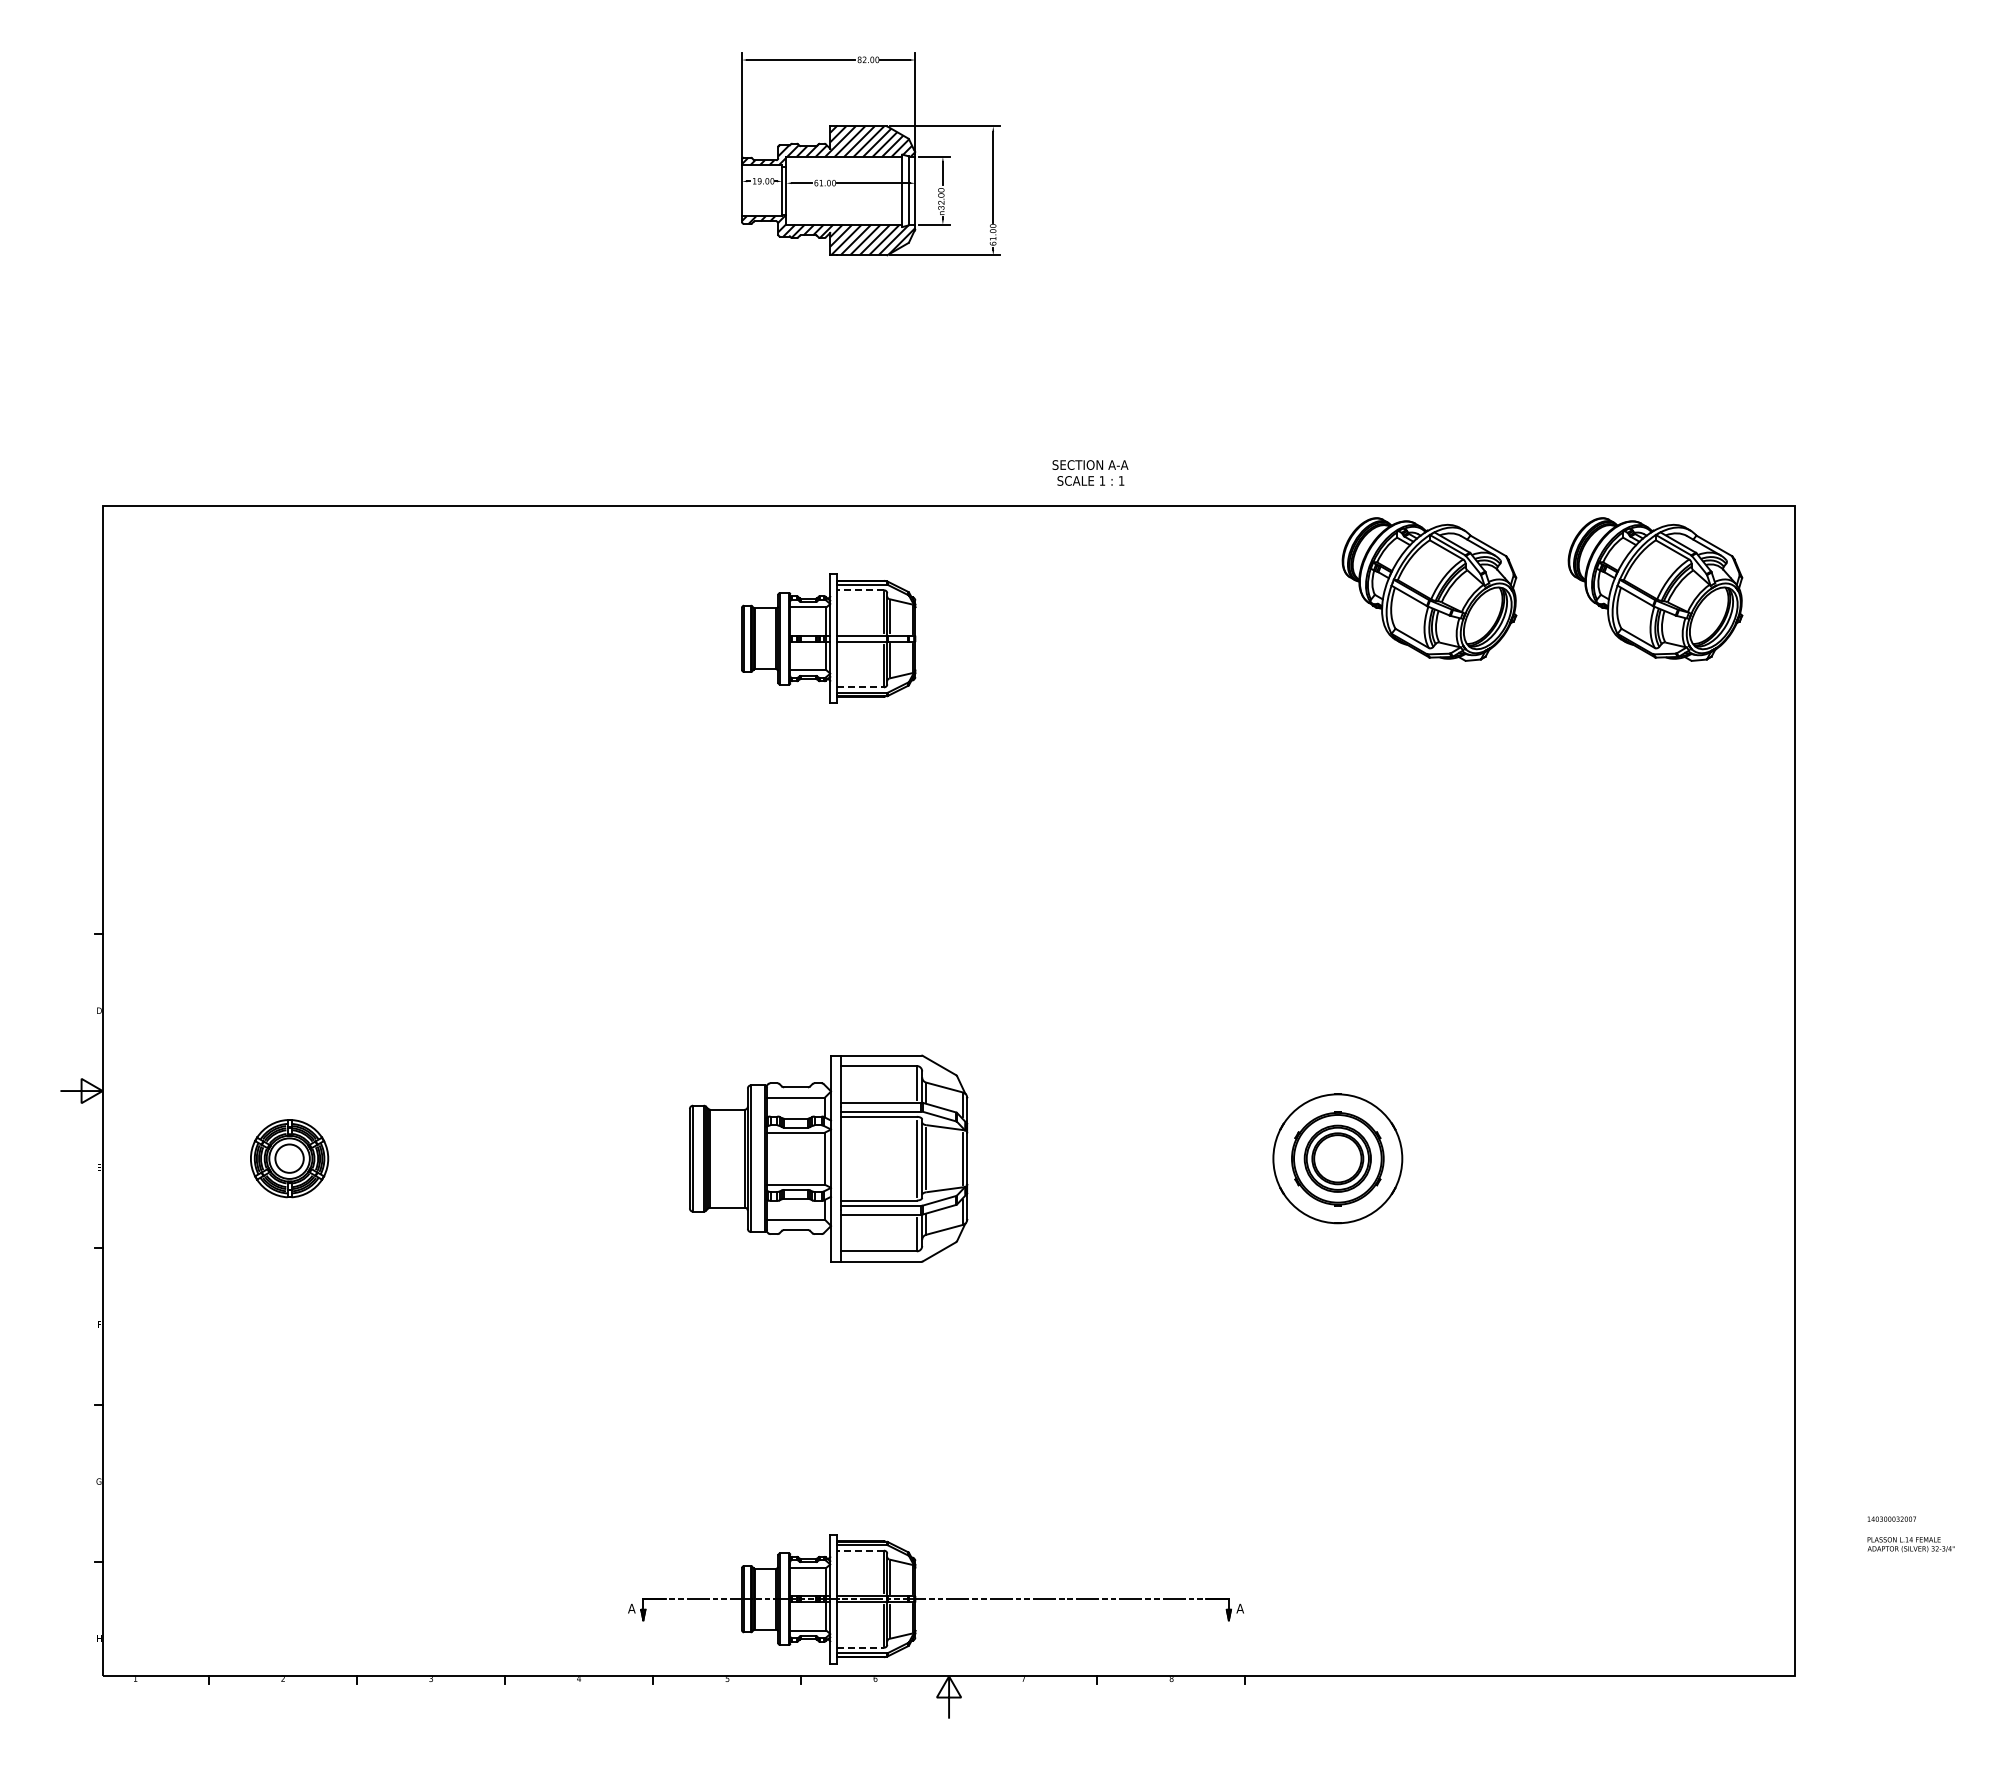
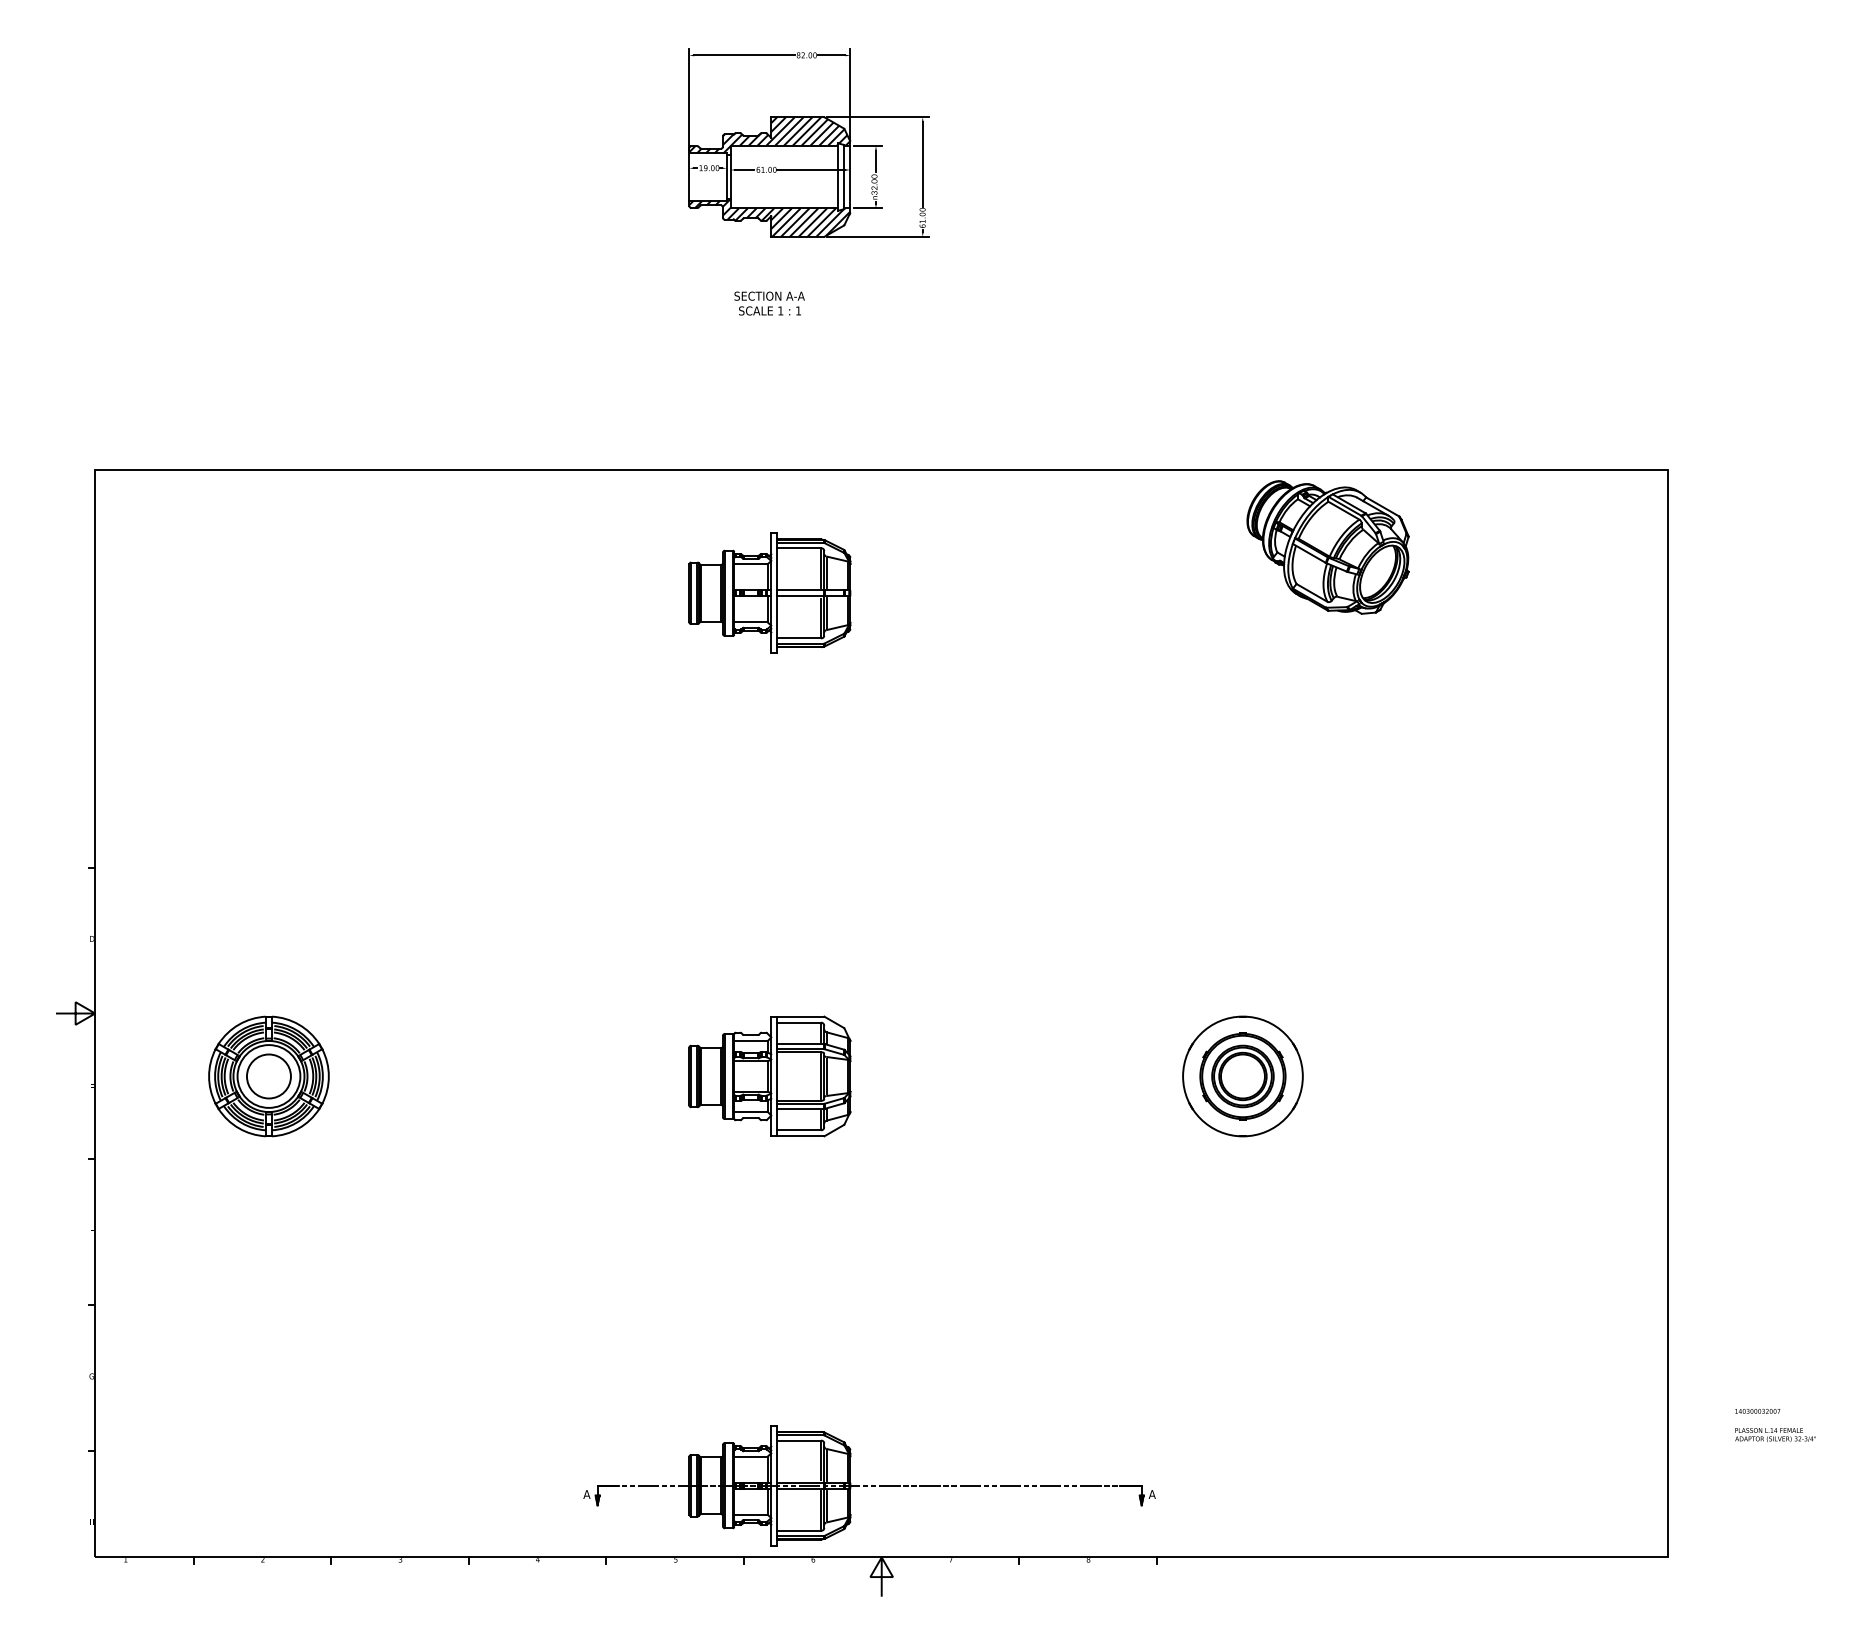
text: (1090, 472) -> (769, 303), moved
part: (1655, 589) -> (1538, 547), removed
line: (860, 590) -> (799, 548), dashed -> solid
line: (860, 687) -> (799, 638), dashed -> solid
part: (289, 1158) -> (268, 1076), size x1.67
part: (828, 1158) -> (769, 1076), size x0.62
line: (860, 1550) -> (799, 1440), dashed -> solid
line: (860, 1647) -> (799, 1530), dashed -> solid

